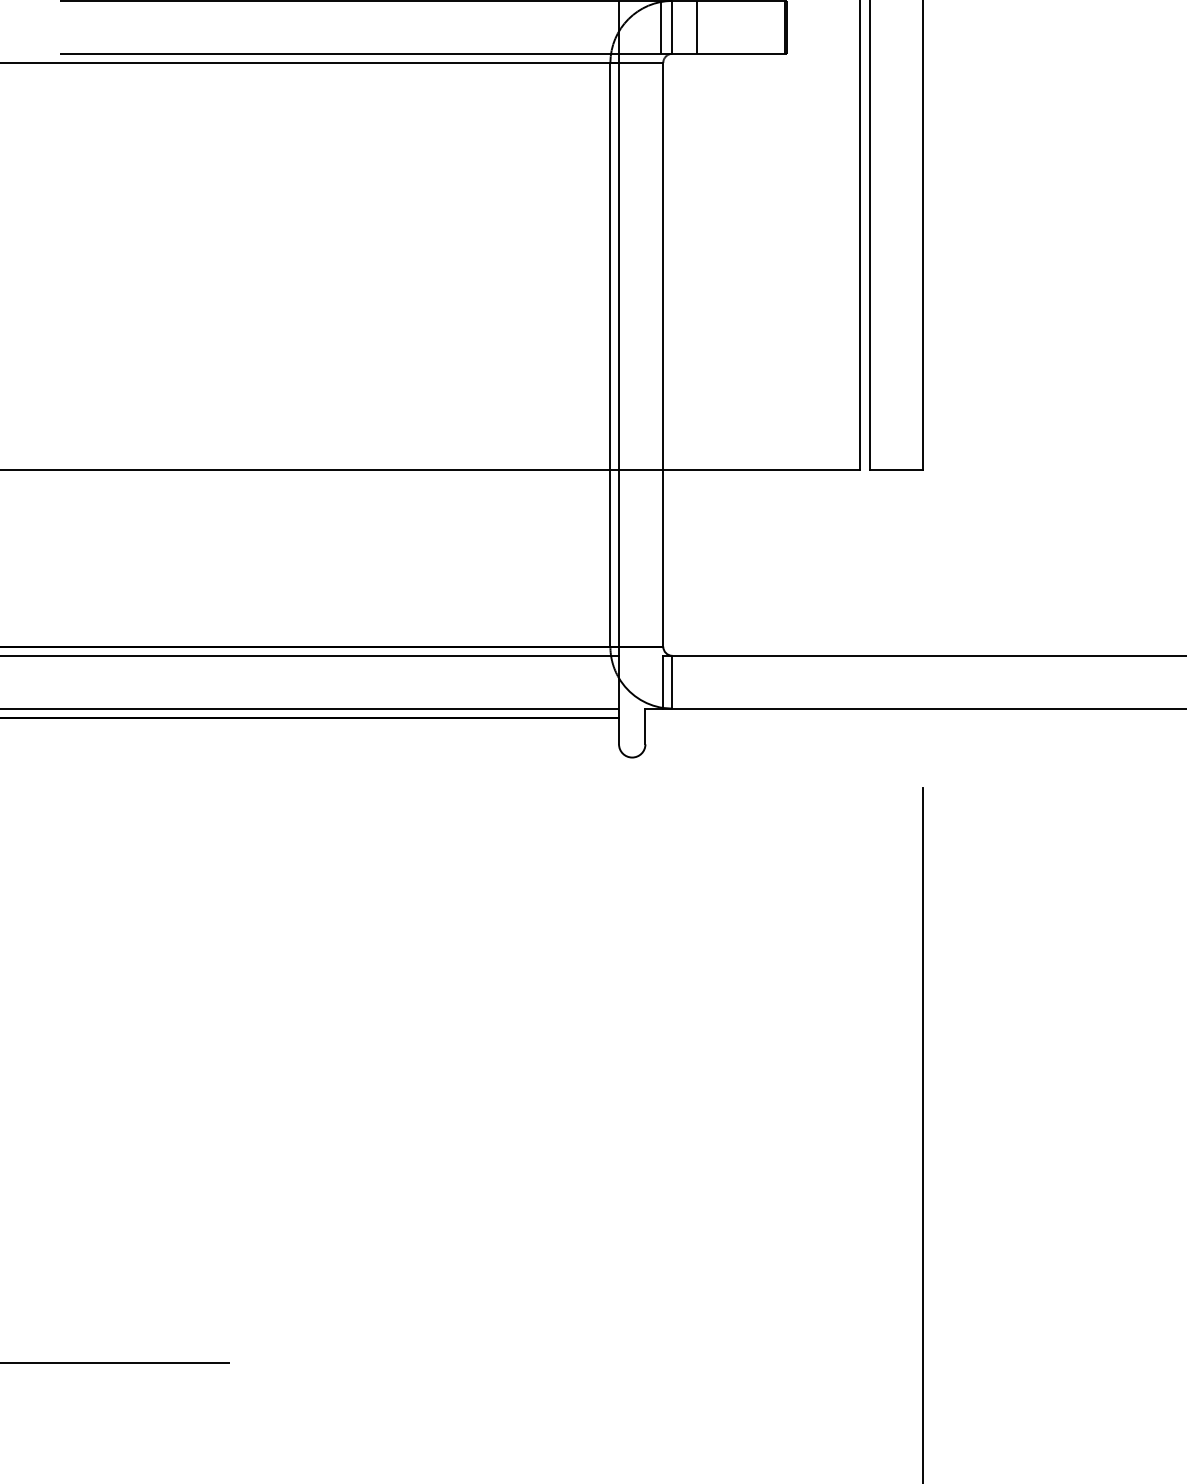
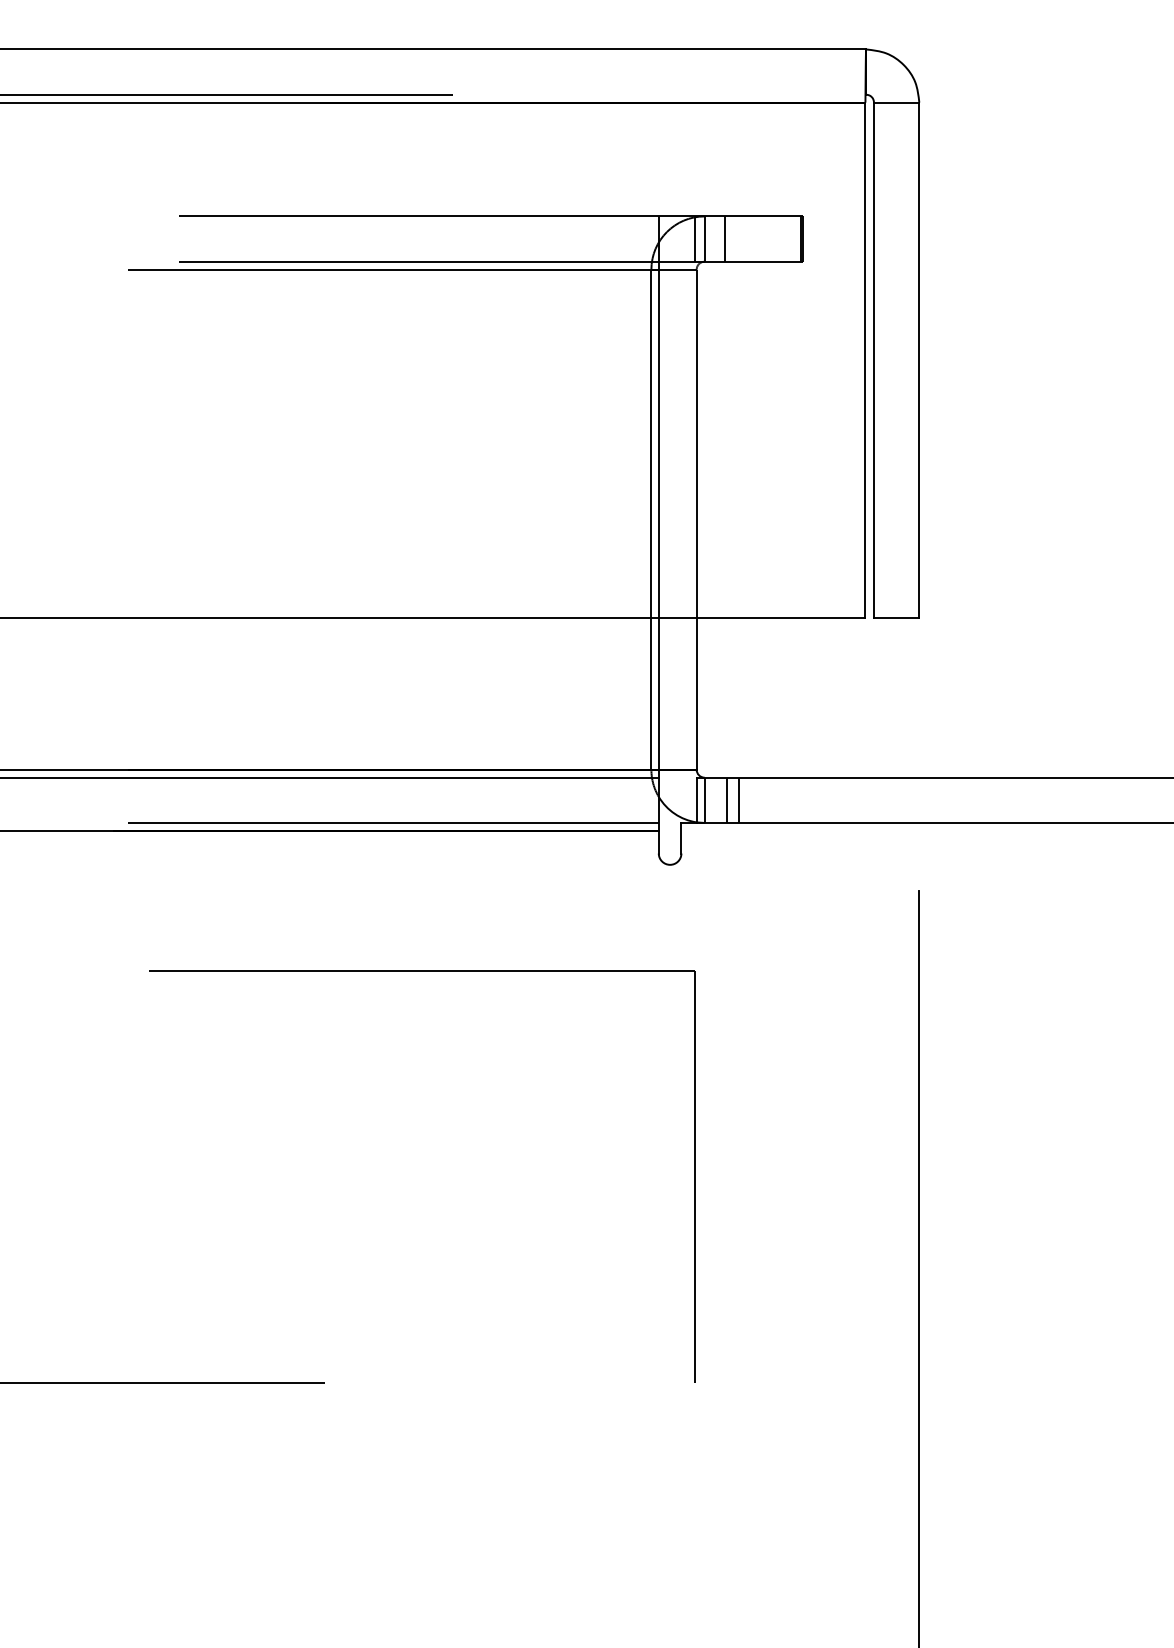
line: (699, 681) -> (727, 799), added
line: (712, 681) -> (738, 799), added
part: (343, 882) -> (422, 971), added

